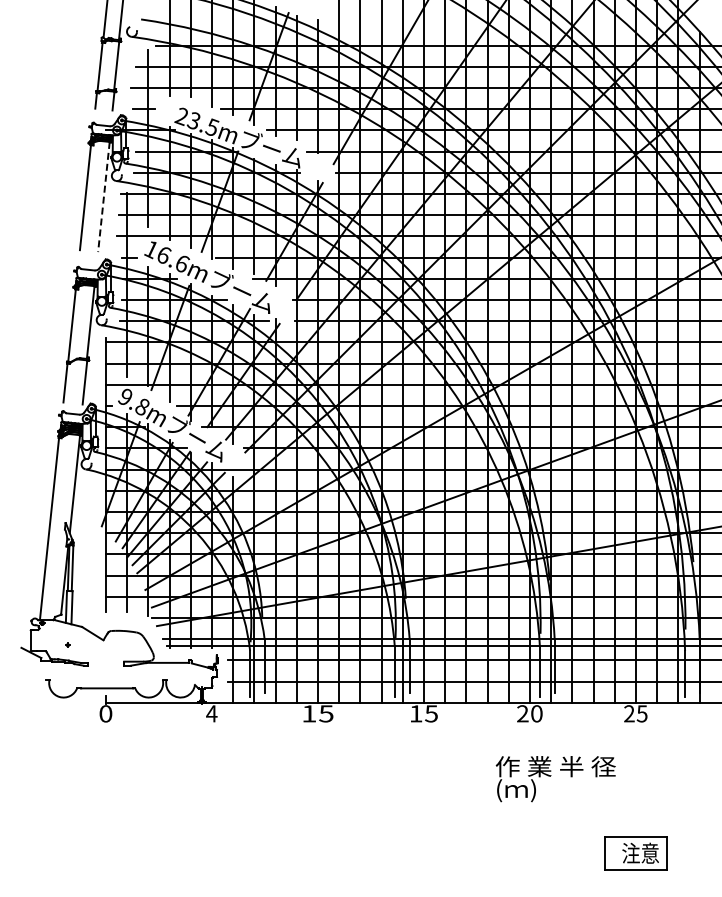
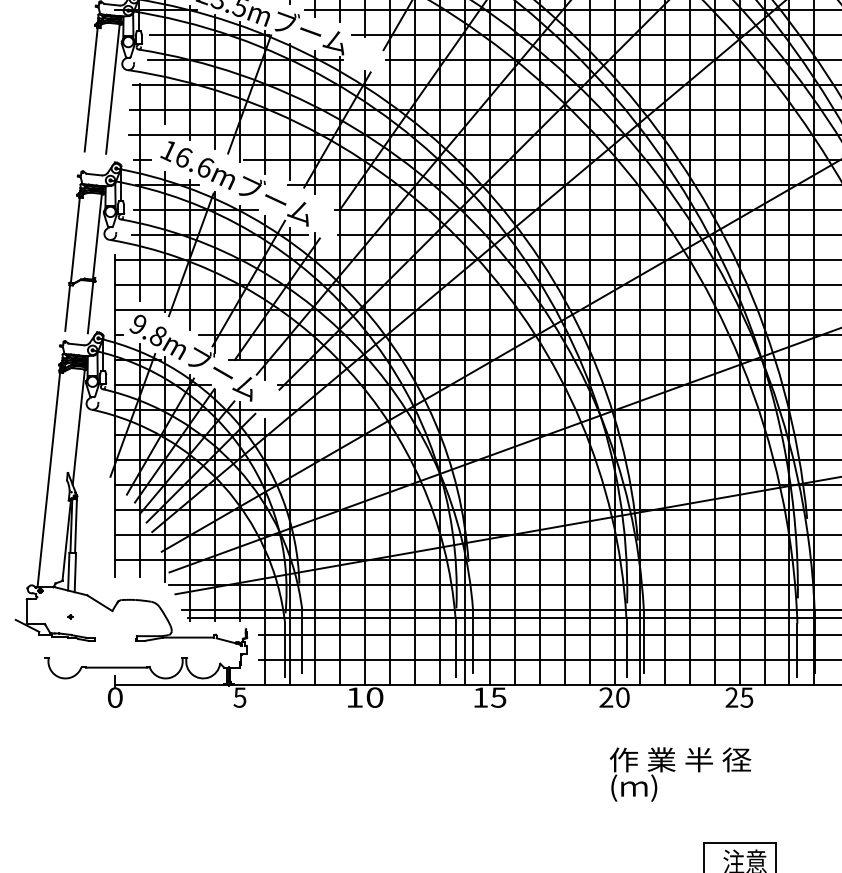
line: (103, 197) -> (112, 89), dashed -> solid
text: (211, 713) -> (239, 697), 4 -> 5
text: (326, 713) -> (375, 697), 15 -> 10
text: (555, 779) -> (680, 774), moved

